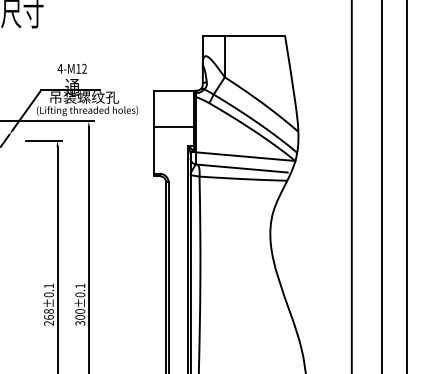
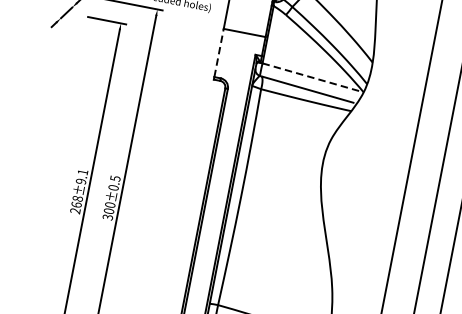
line: (153, 150) -> (218, 52), solid -> dashed
line: (245, 156) -> (312, 77), solid -> dashed
text: (80, 285) -> (115, 178), 300±0.1 -> 300±0.5
text: (48, 294) -> (80, 181), 268±0.1 -> 268±9.1

